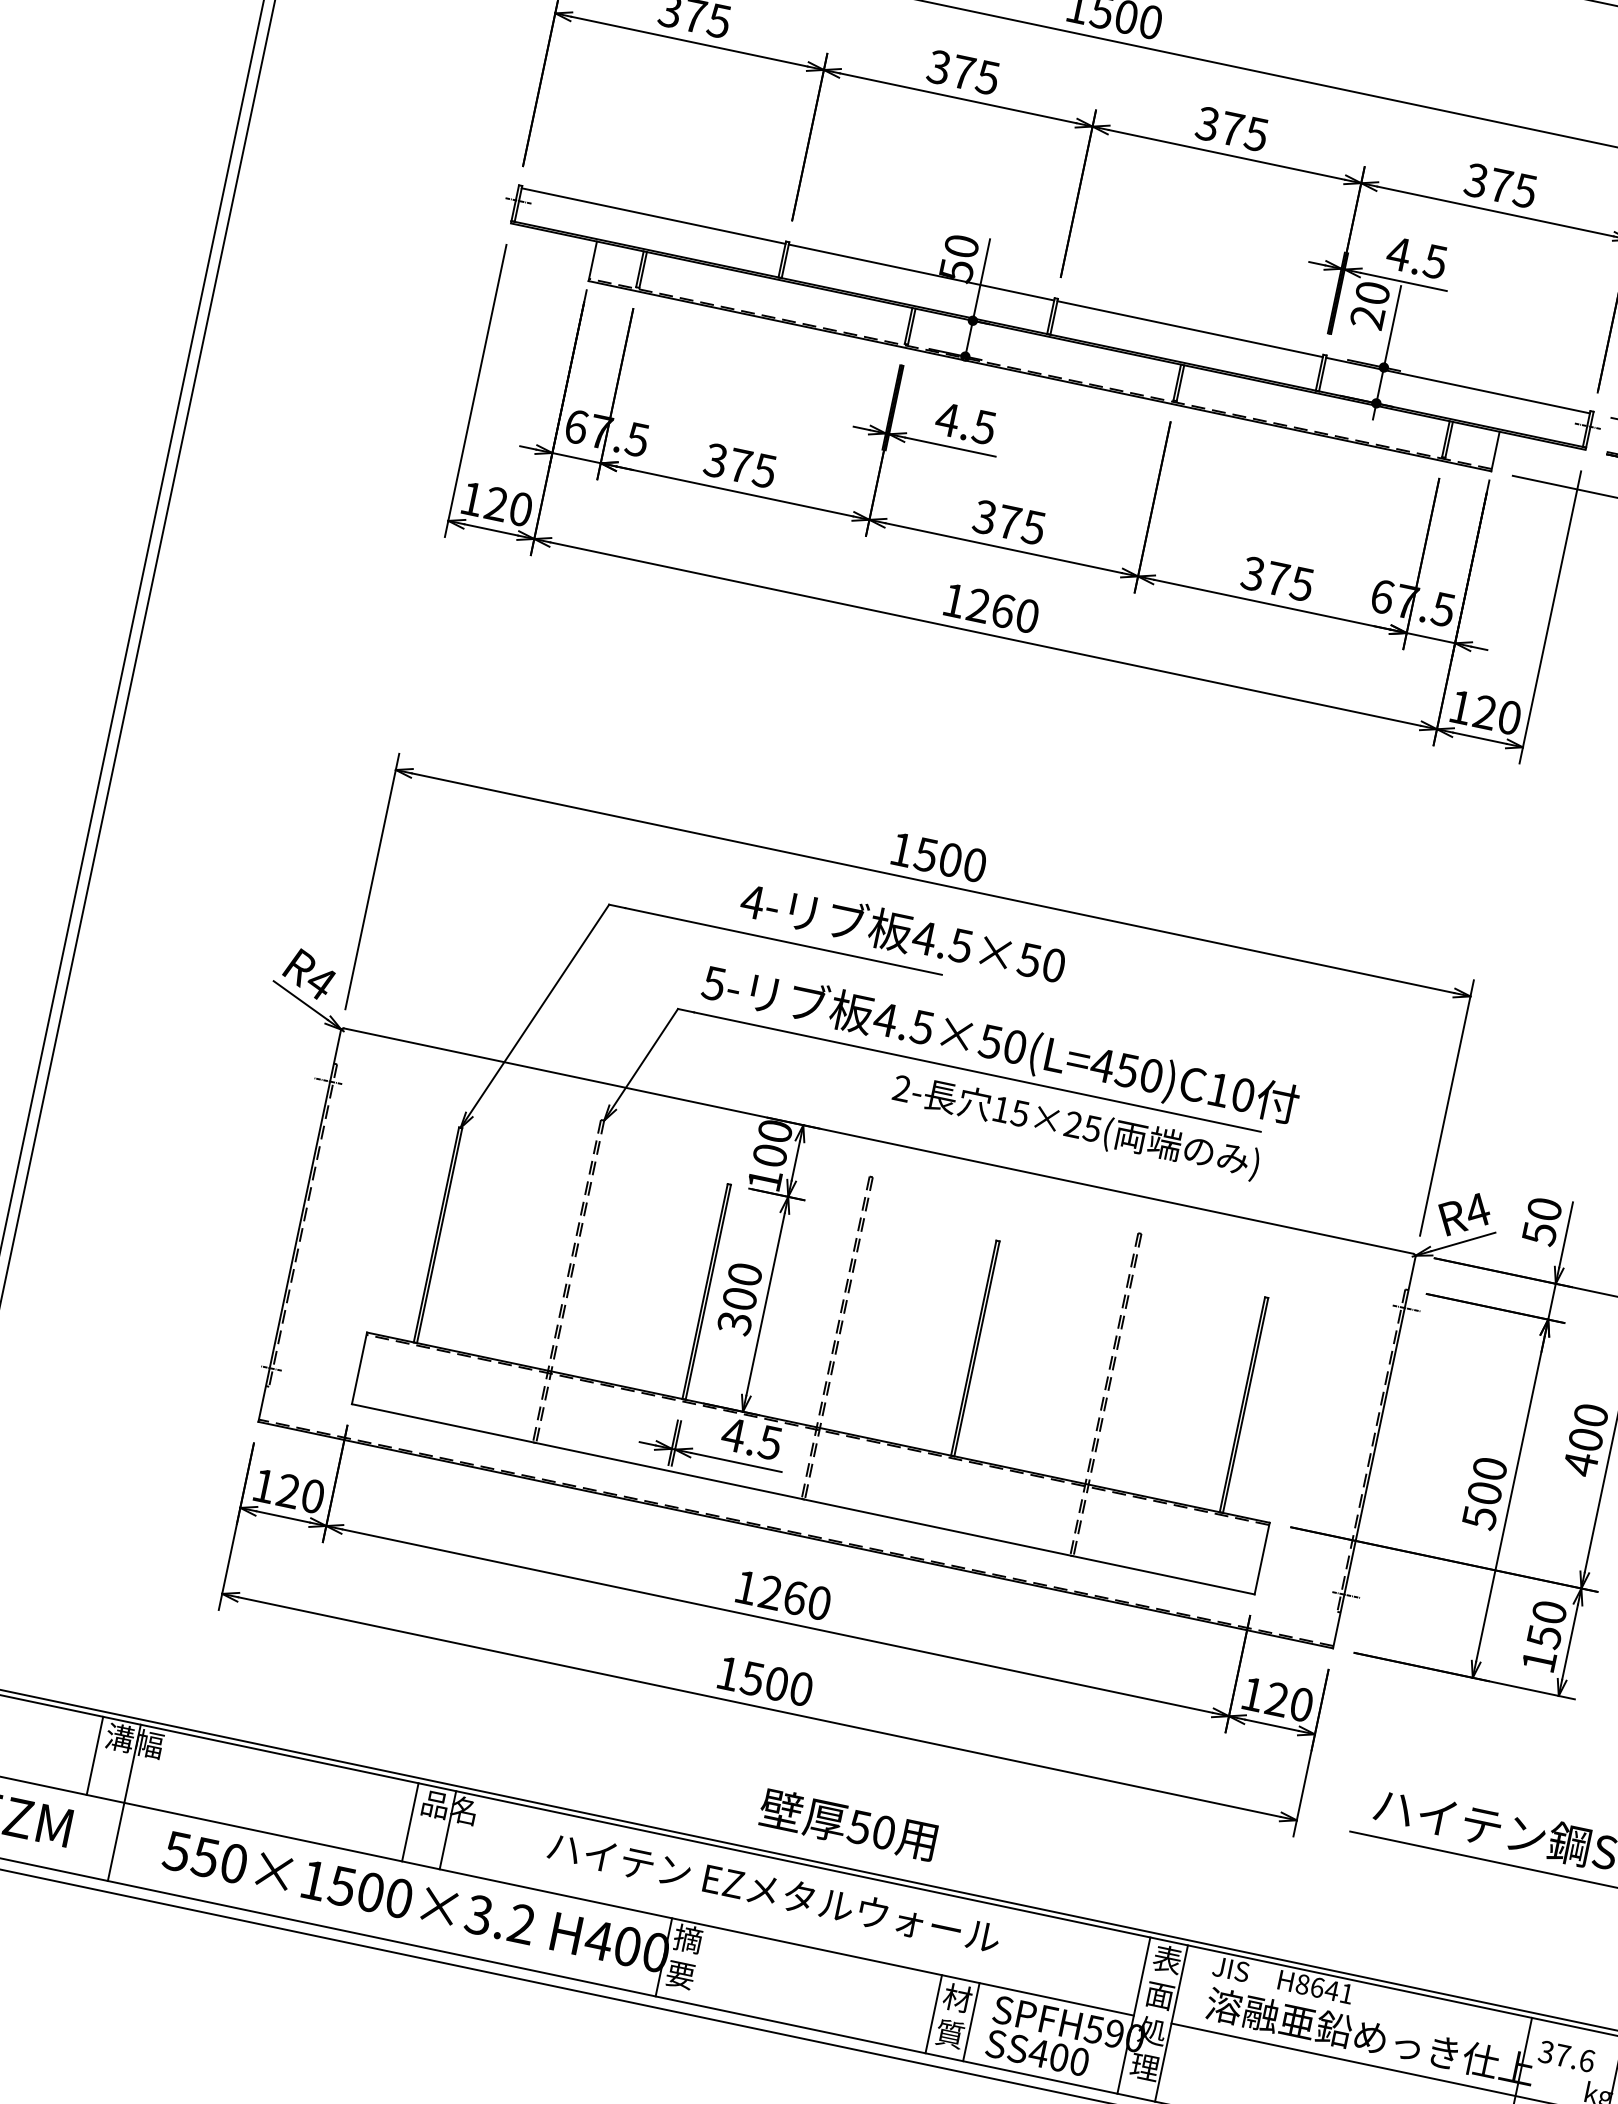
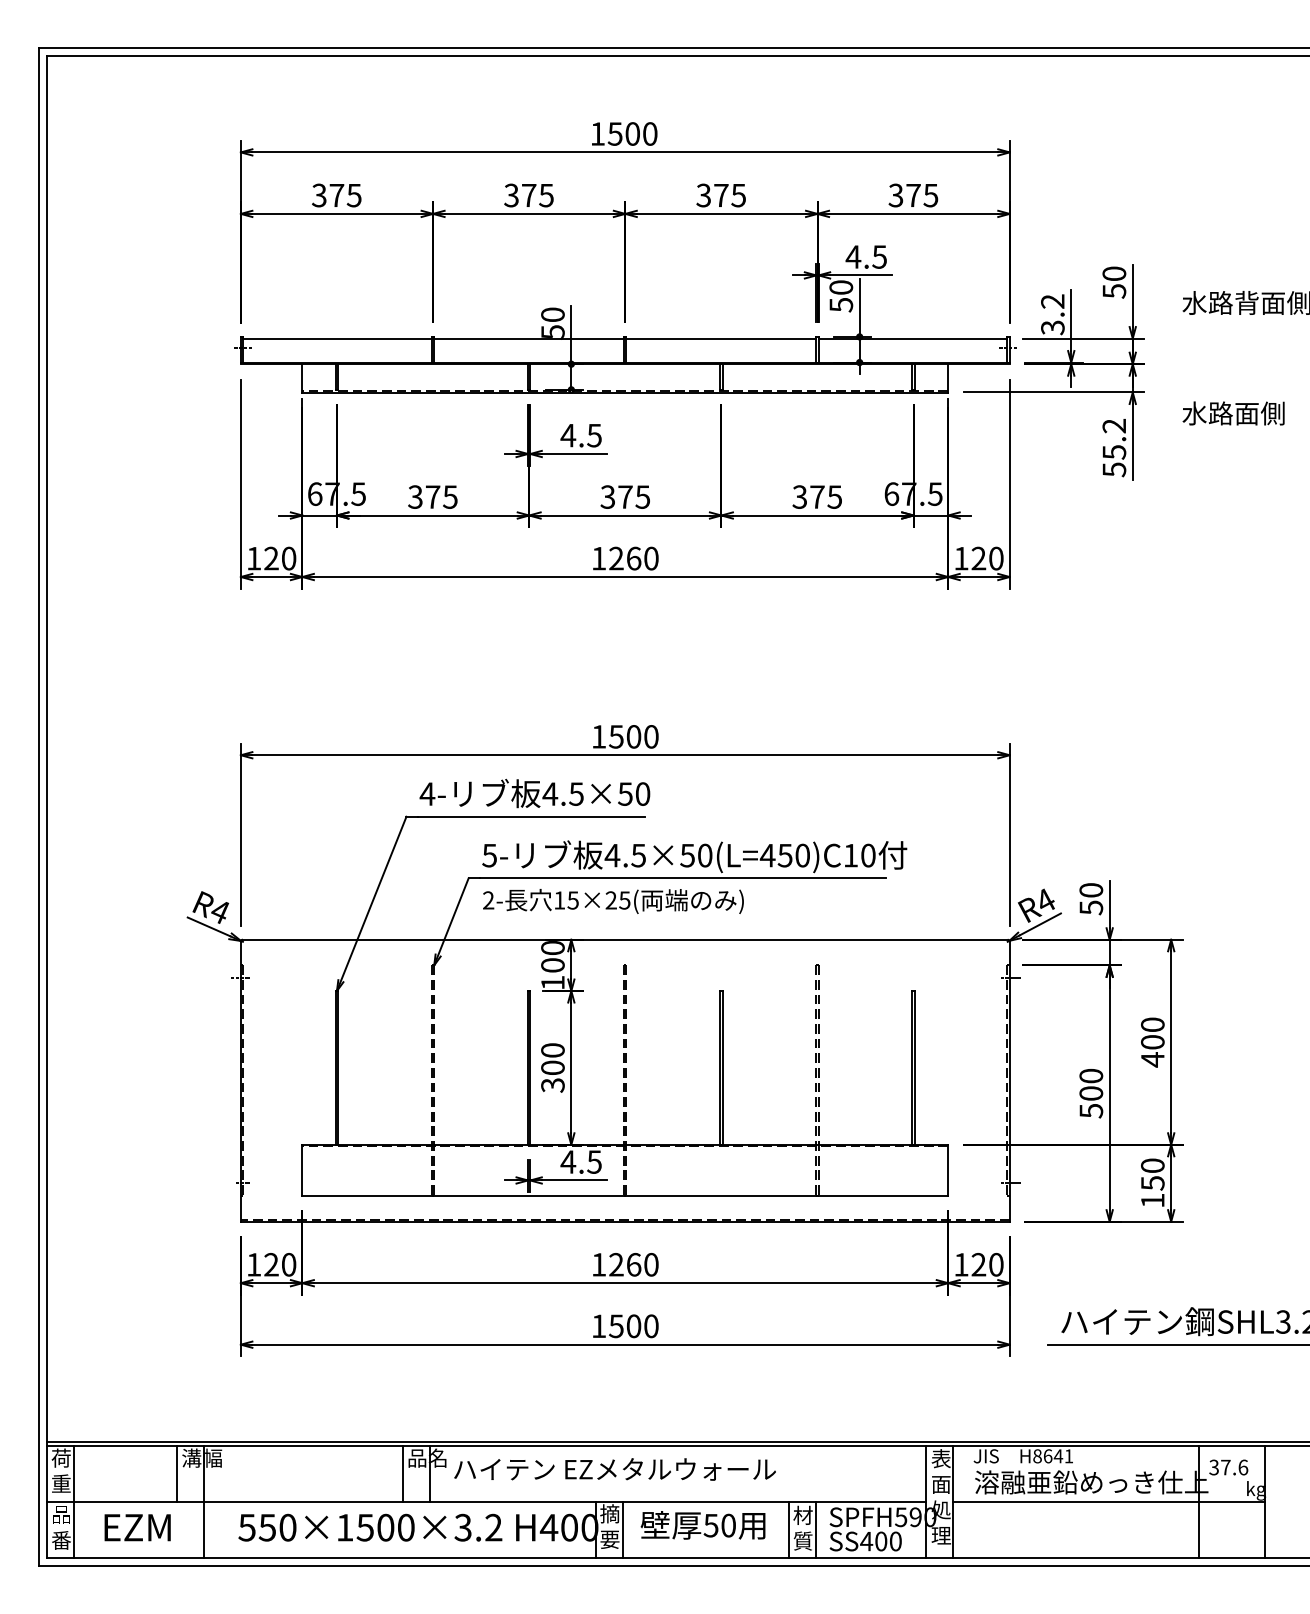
text: (1368, 316) -> (841, 304), 20 -> 50
text: (902, 932) -> (534, 793), moved
text: (1076, 1126) -> (613, 901), moved
text: (847, 1824) -> (702, 1525), moved
text: (773, 1892) -> (614, 1469), moved
line: (701, 1964) -> (622, 1529), added

